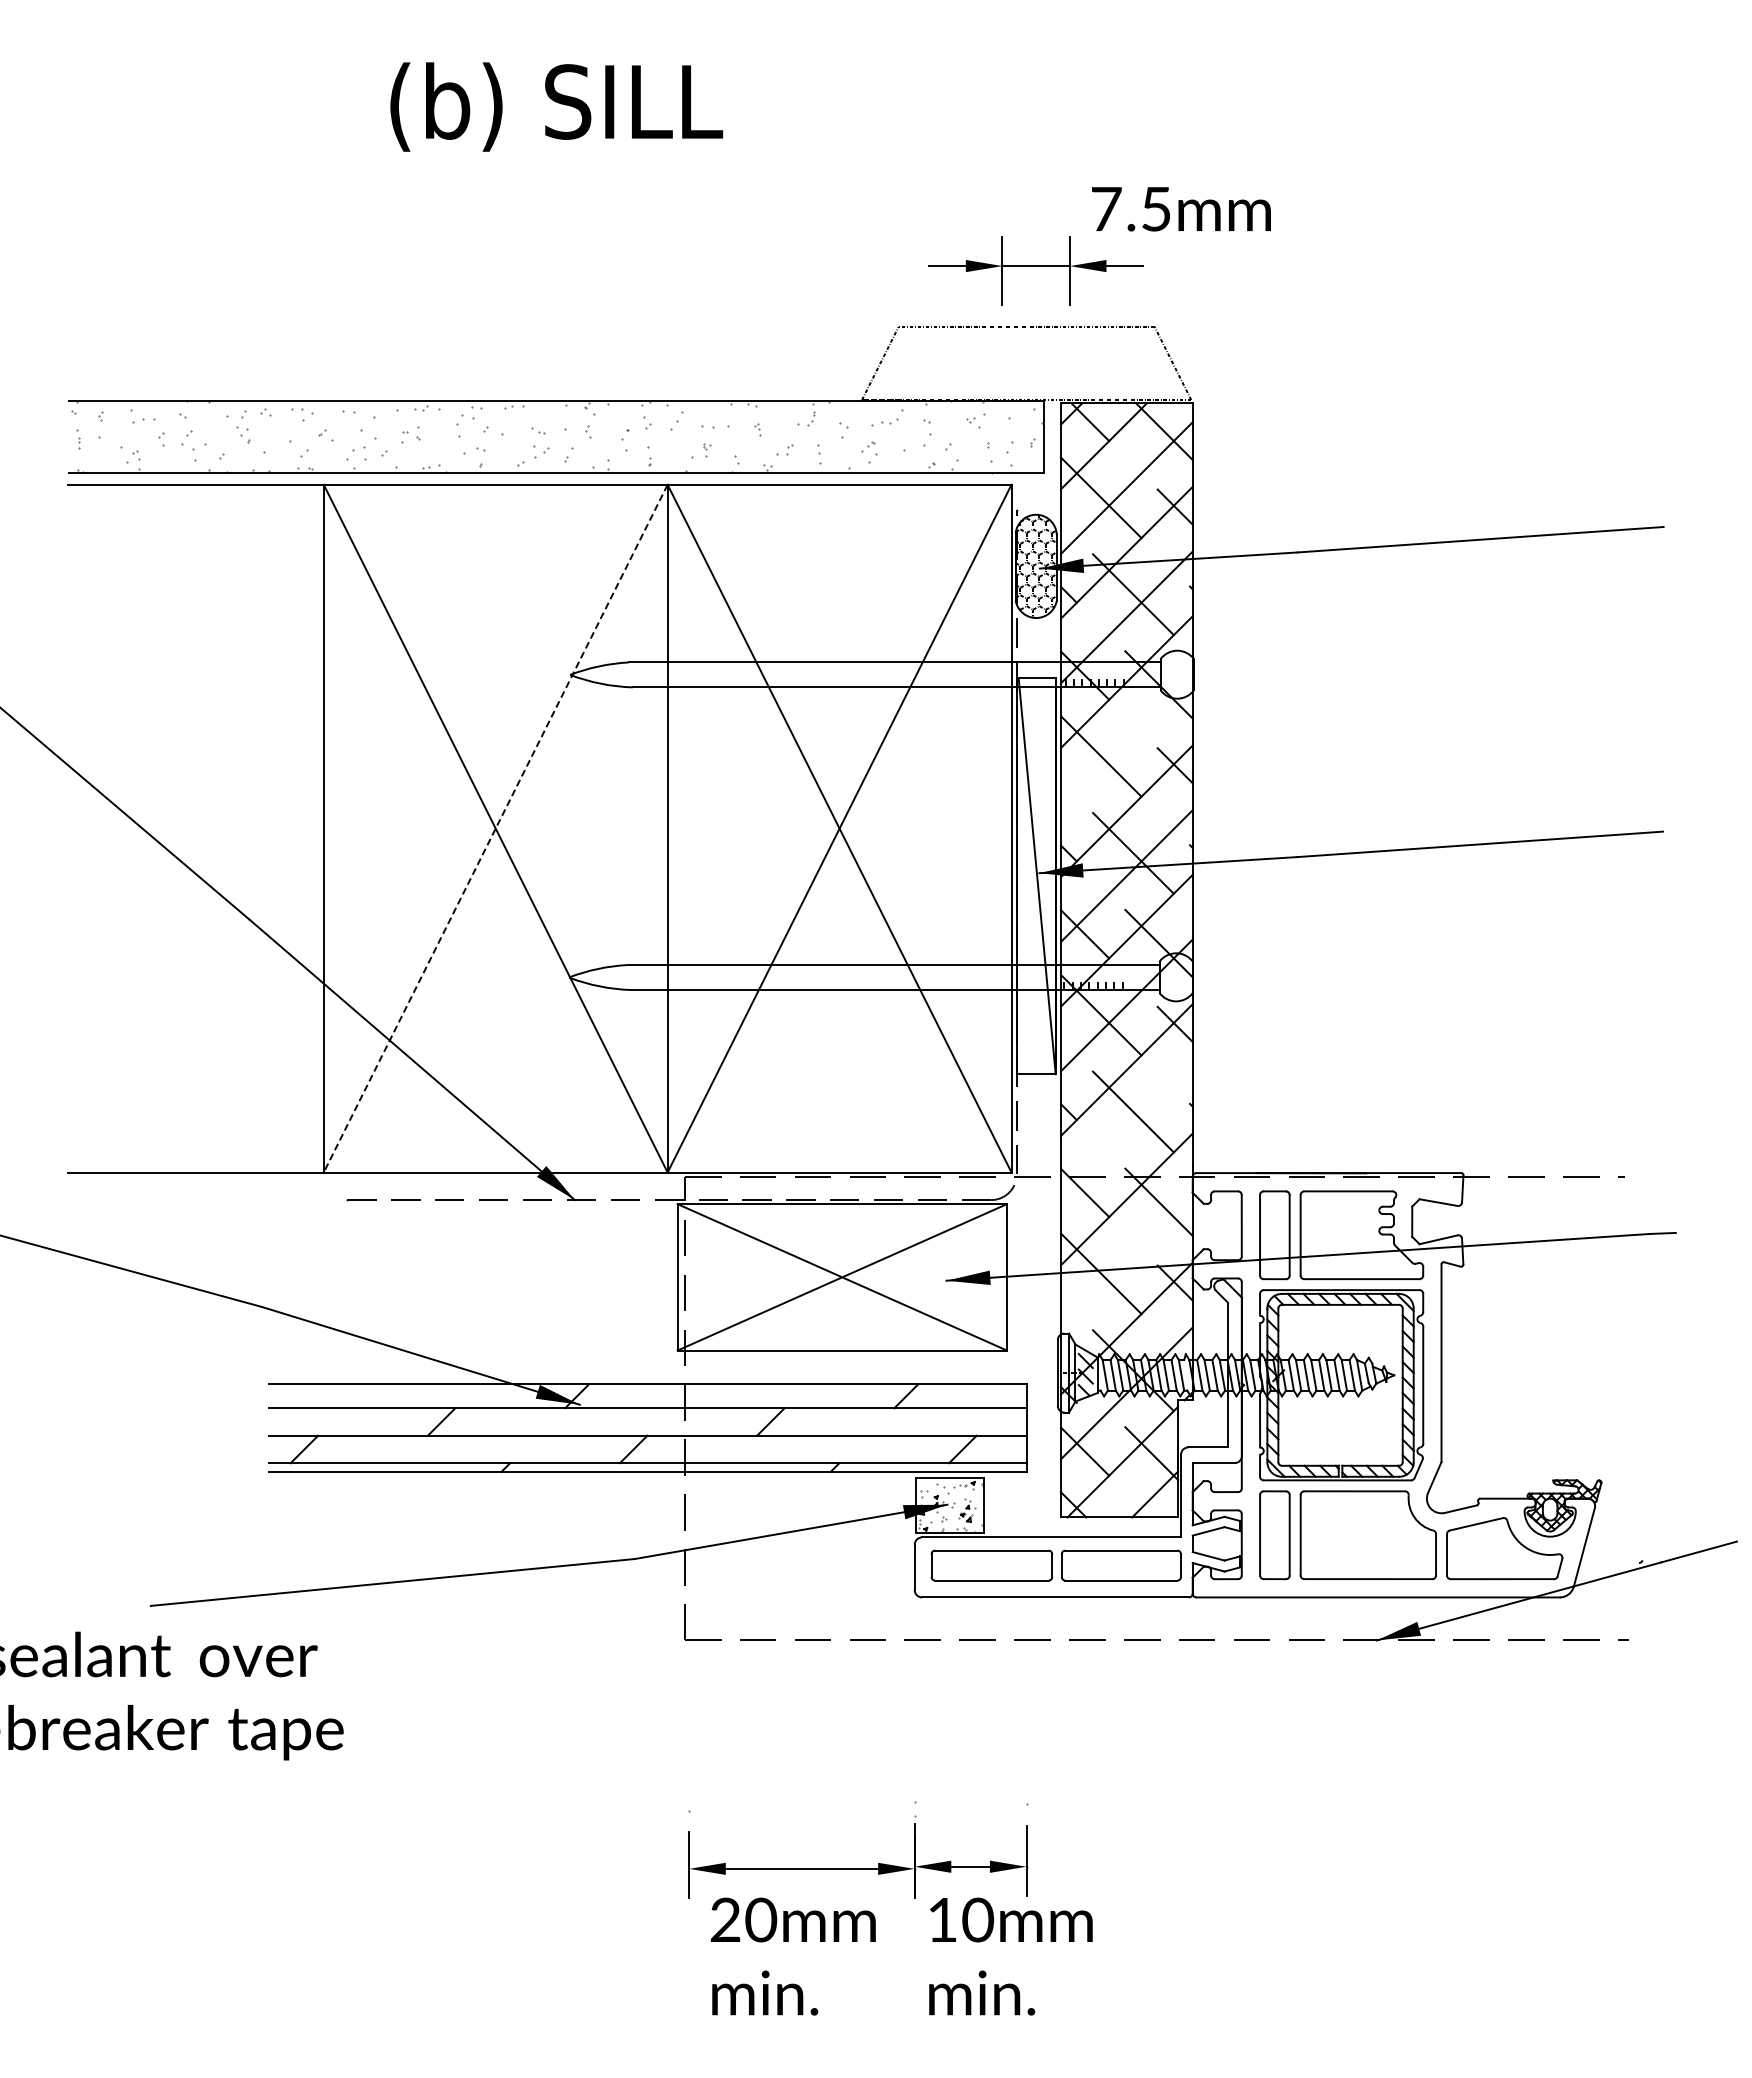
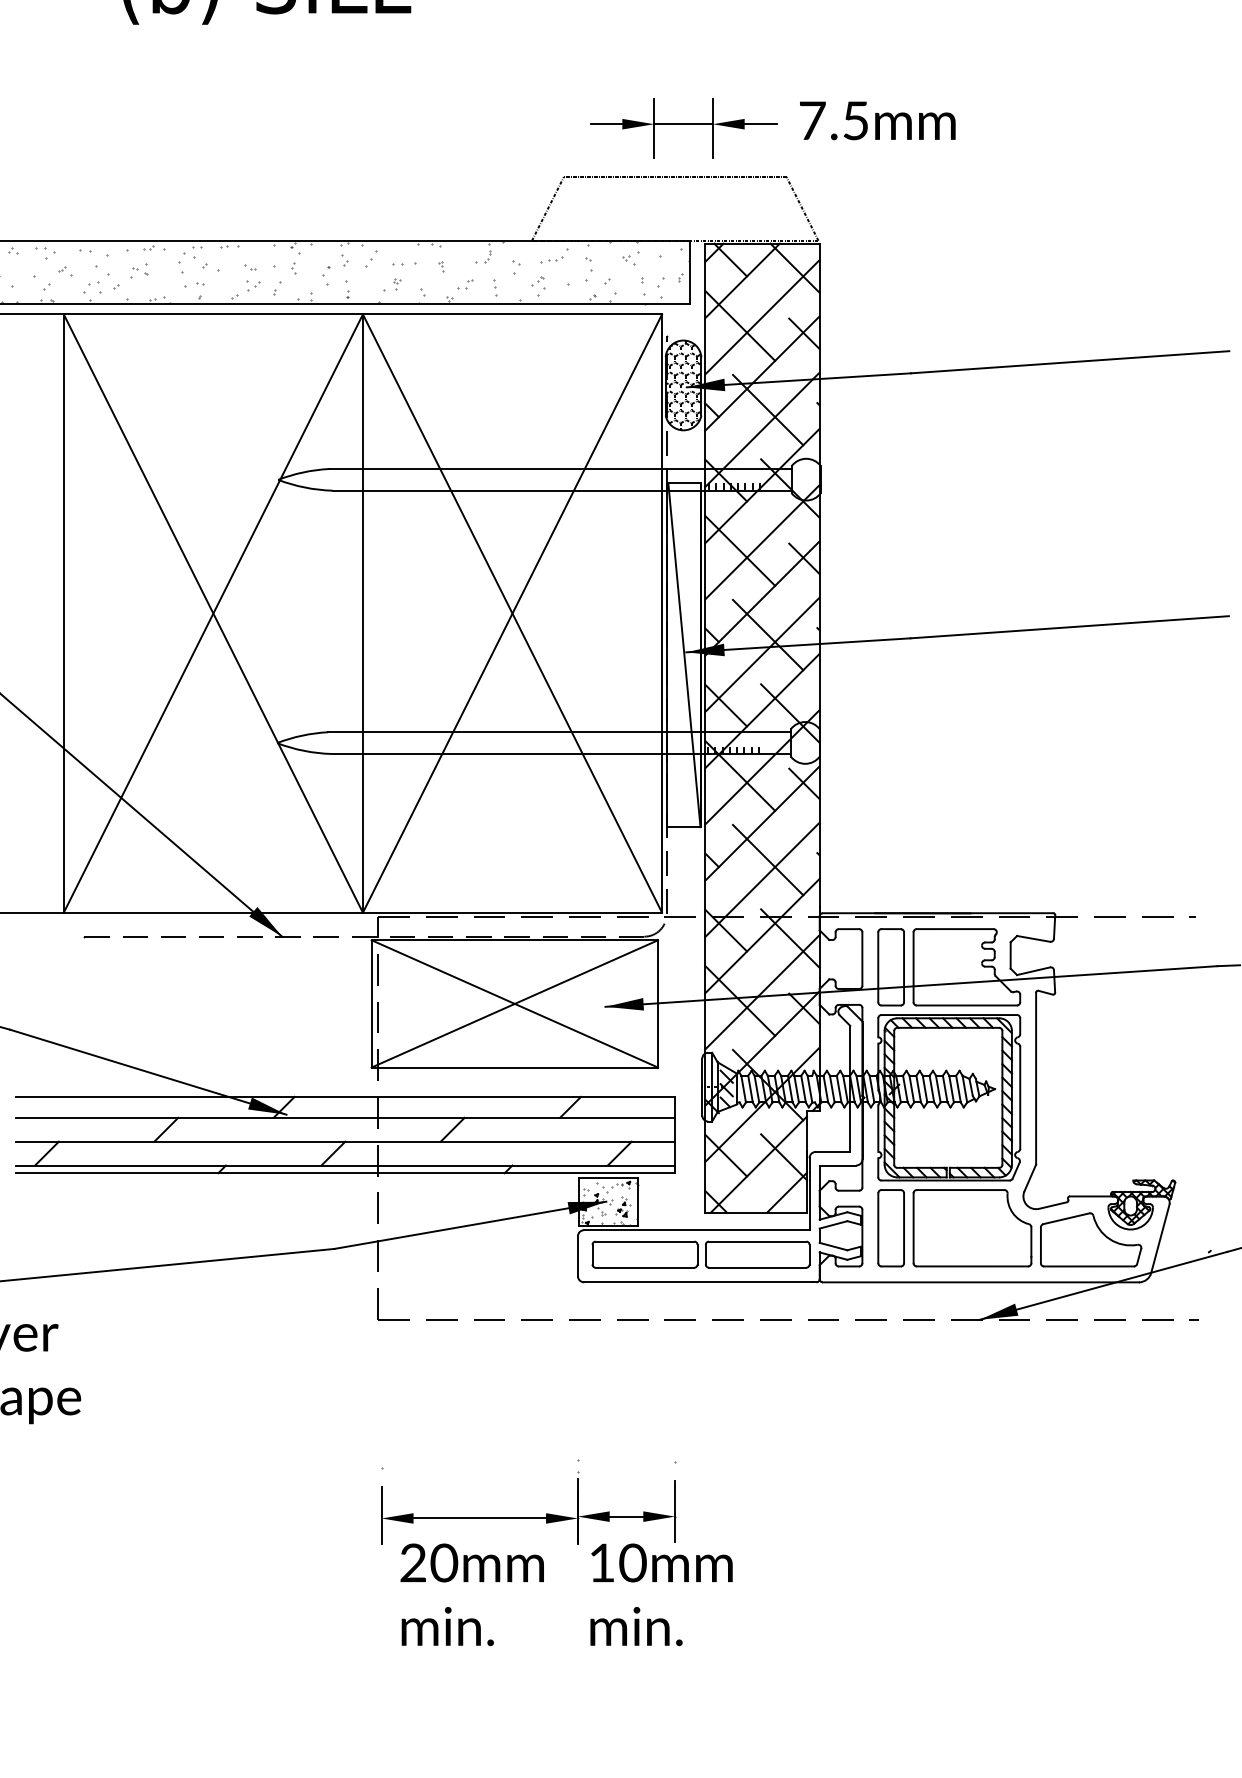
text: (1181, 209) -> (877, 121), moved
line: (1126, 746) -> (762, 542), added
line: (495, 829) -> (213, 614), dashed -> solid
line: (1126, 1134) -> (762, 879), added
line: (1126, 1263) -> (762, 991), added

